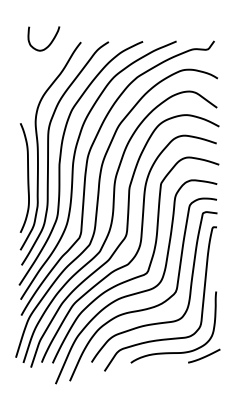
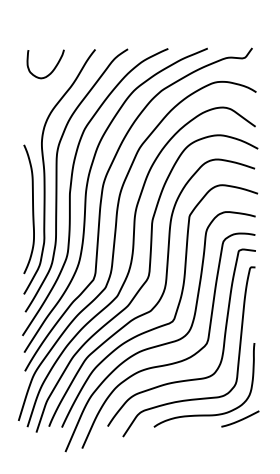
curve: (49, 43) -> (52, 69), moved

